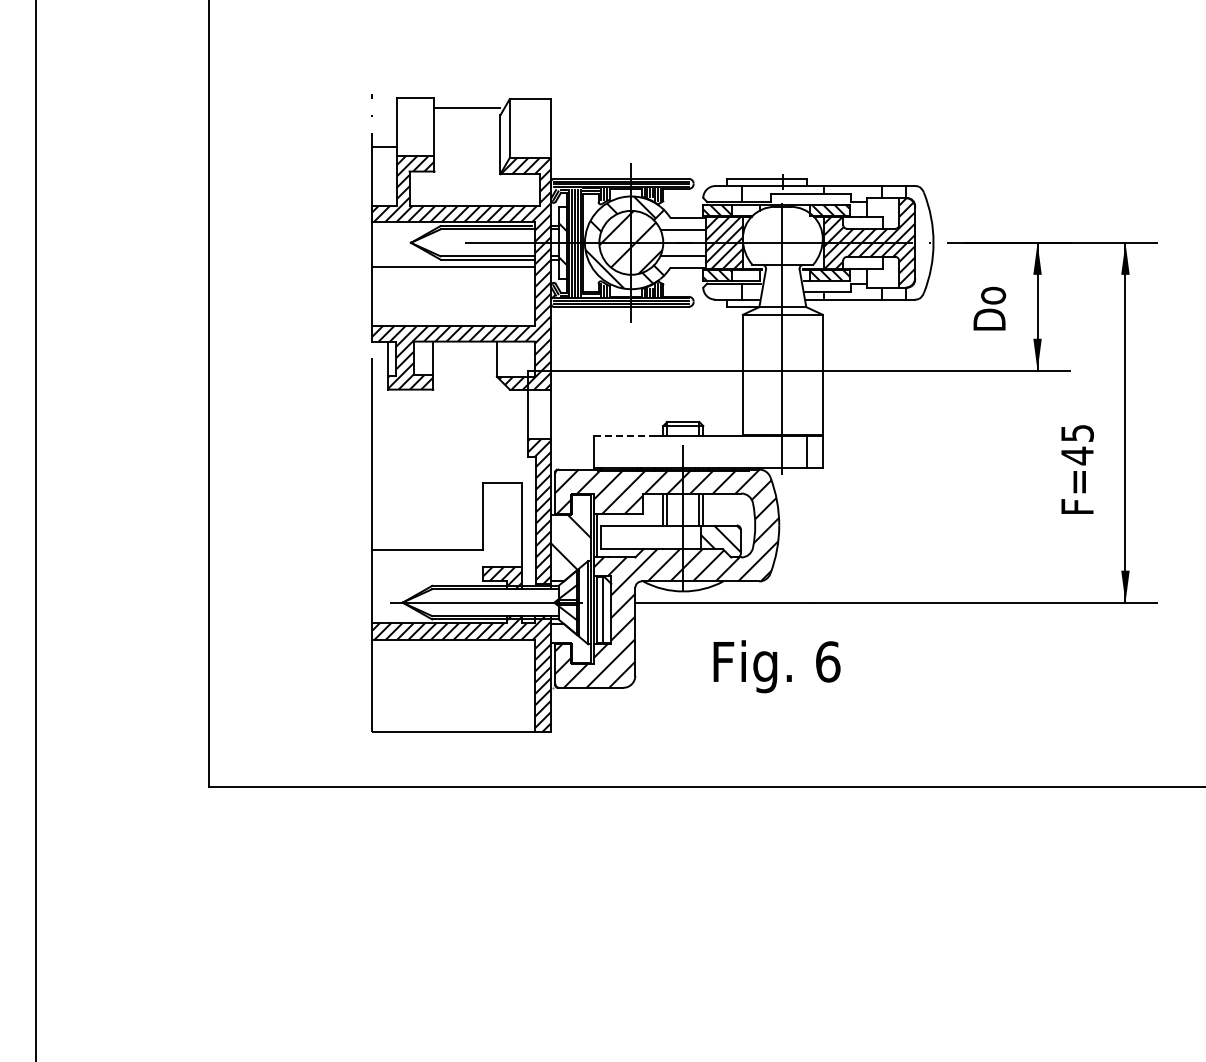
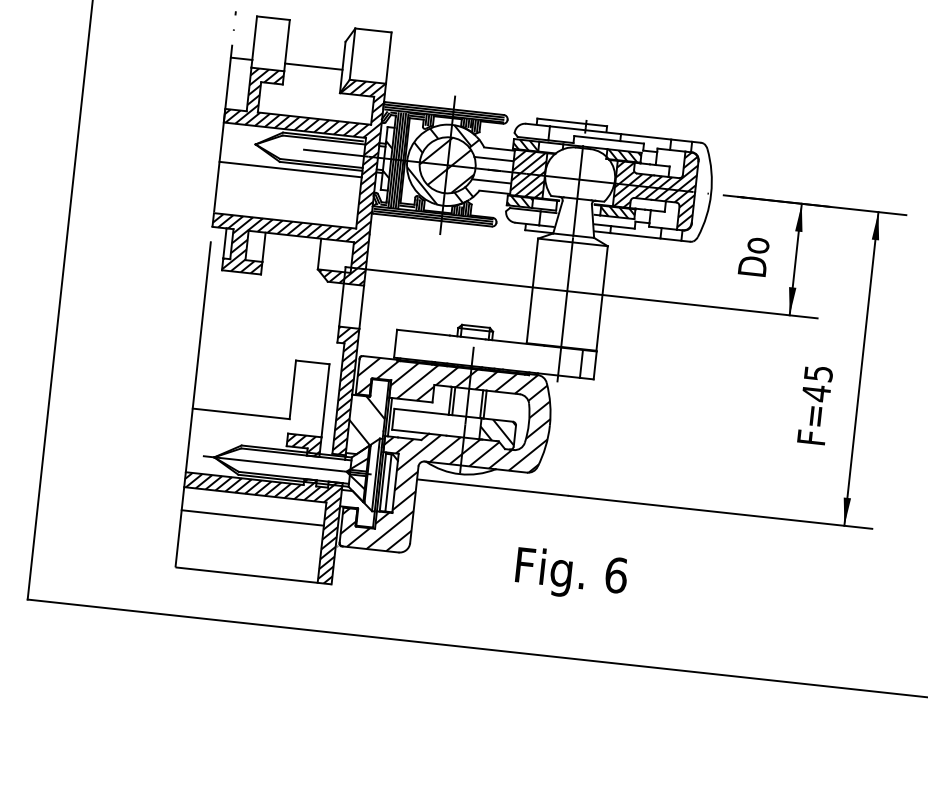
line: (467, 108) -> (313, 66), moved
line: (625, 435) -> (424, 332), dashed -> solid
line: (453, 666) -> (252, 517), added
text: (776, 666) -> (570, 574), moved

